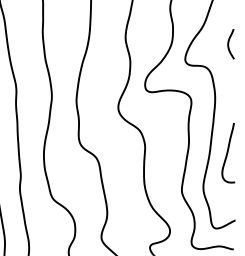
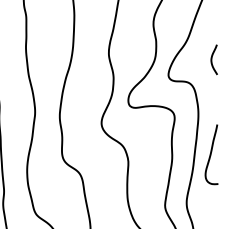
curve: (228, 152) -> (211, 154), moved

